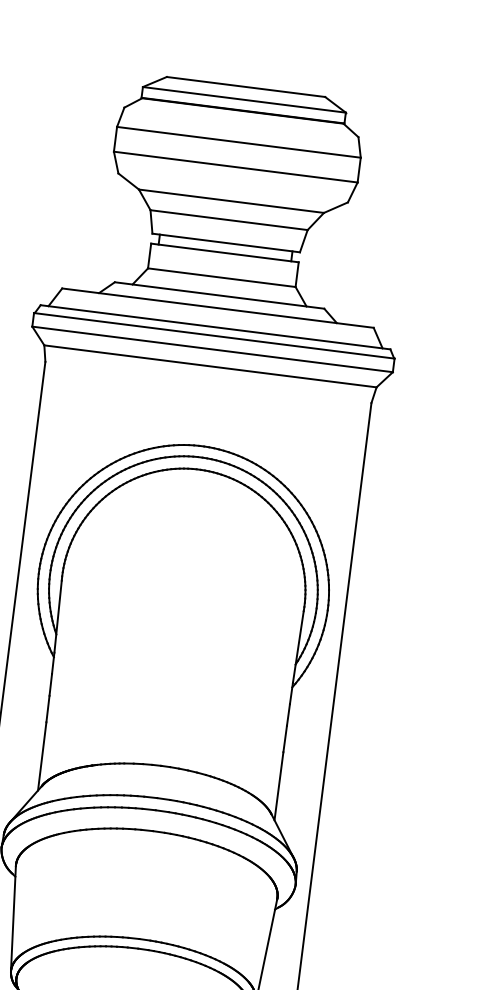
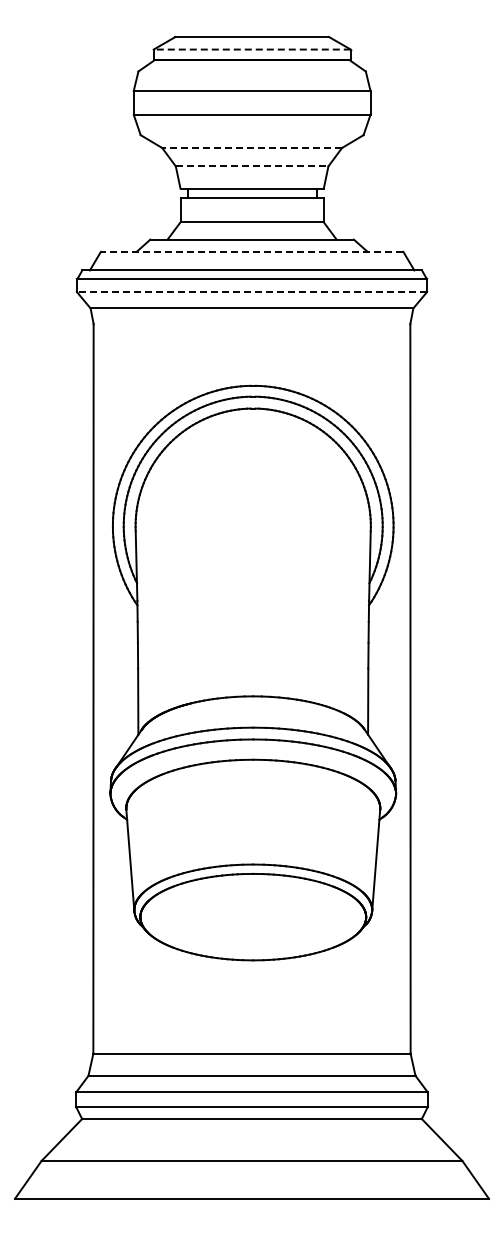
line: (244, 99) -> (252, 49), solid -> dashed
line: (231, 201) -> (252, 148), solid -> dashed
line: (229, 220) -> (252, 166), solid -> dashed
line: (217, 307) -> (251, 251), solid -> dashed
line: (212, 349) -> (251, 292), solid -> dashed

